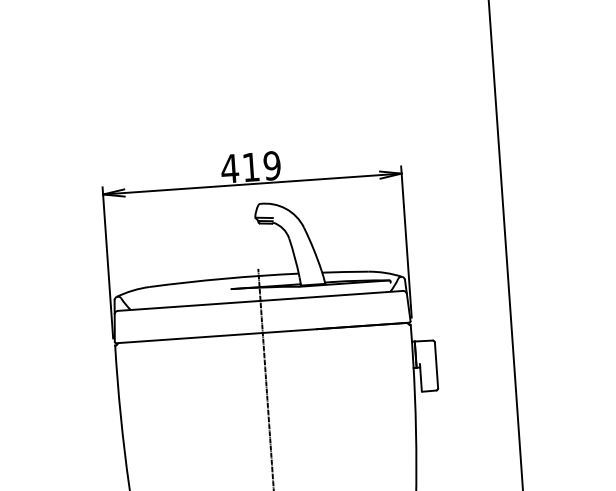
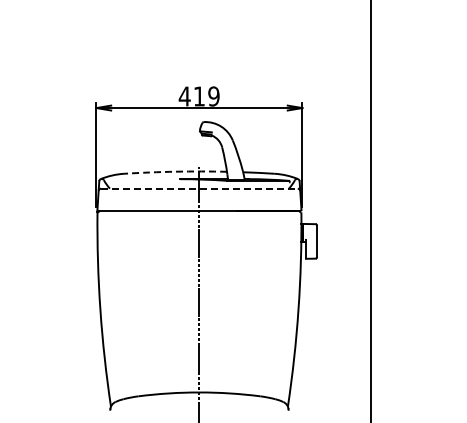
arc: (224, 278) -> (175, 171), solid -> dashed
line: (260, 300) -> (199, 188), solid -> dashed

